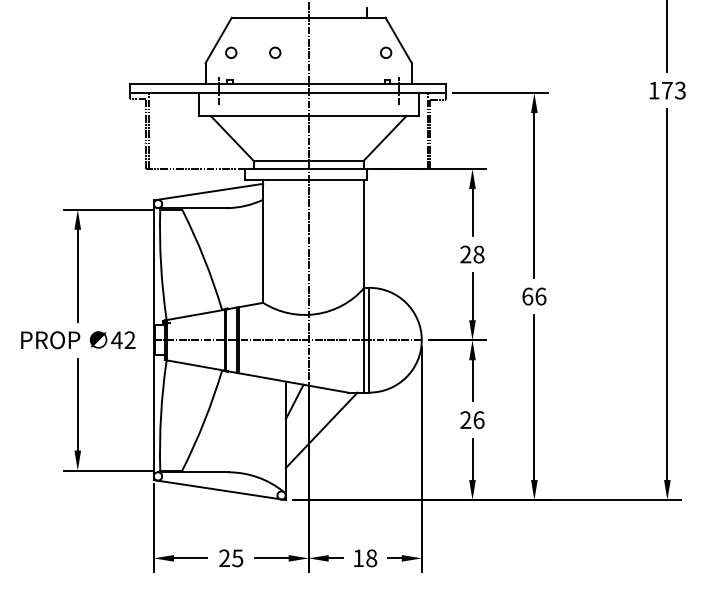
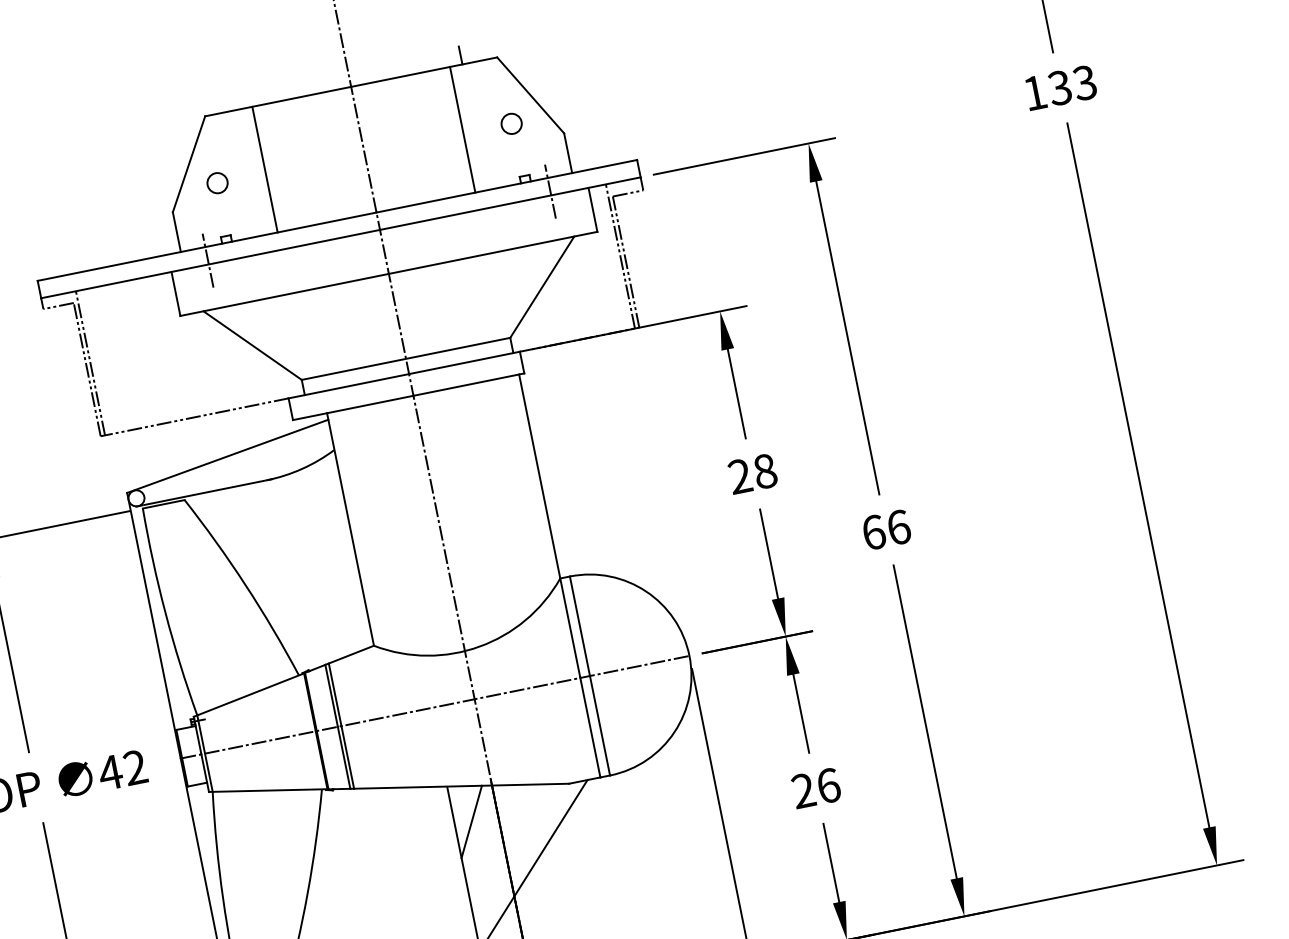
line: (256, 50) -> (264, 169), added
line: (360, 50) -> (462, 129), added
circle: (275, 52) -> (301, 165), removed
text: (666, 90) -> (1058, 88), 173 -> 133

